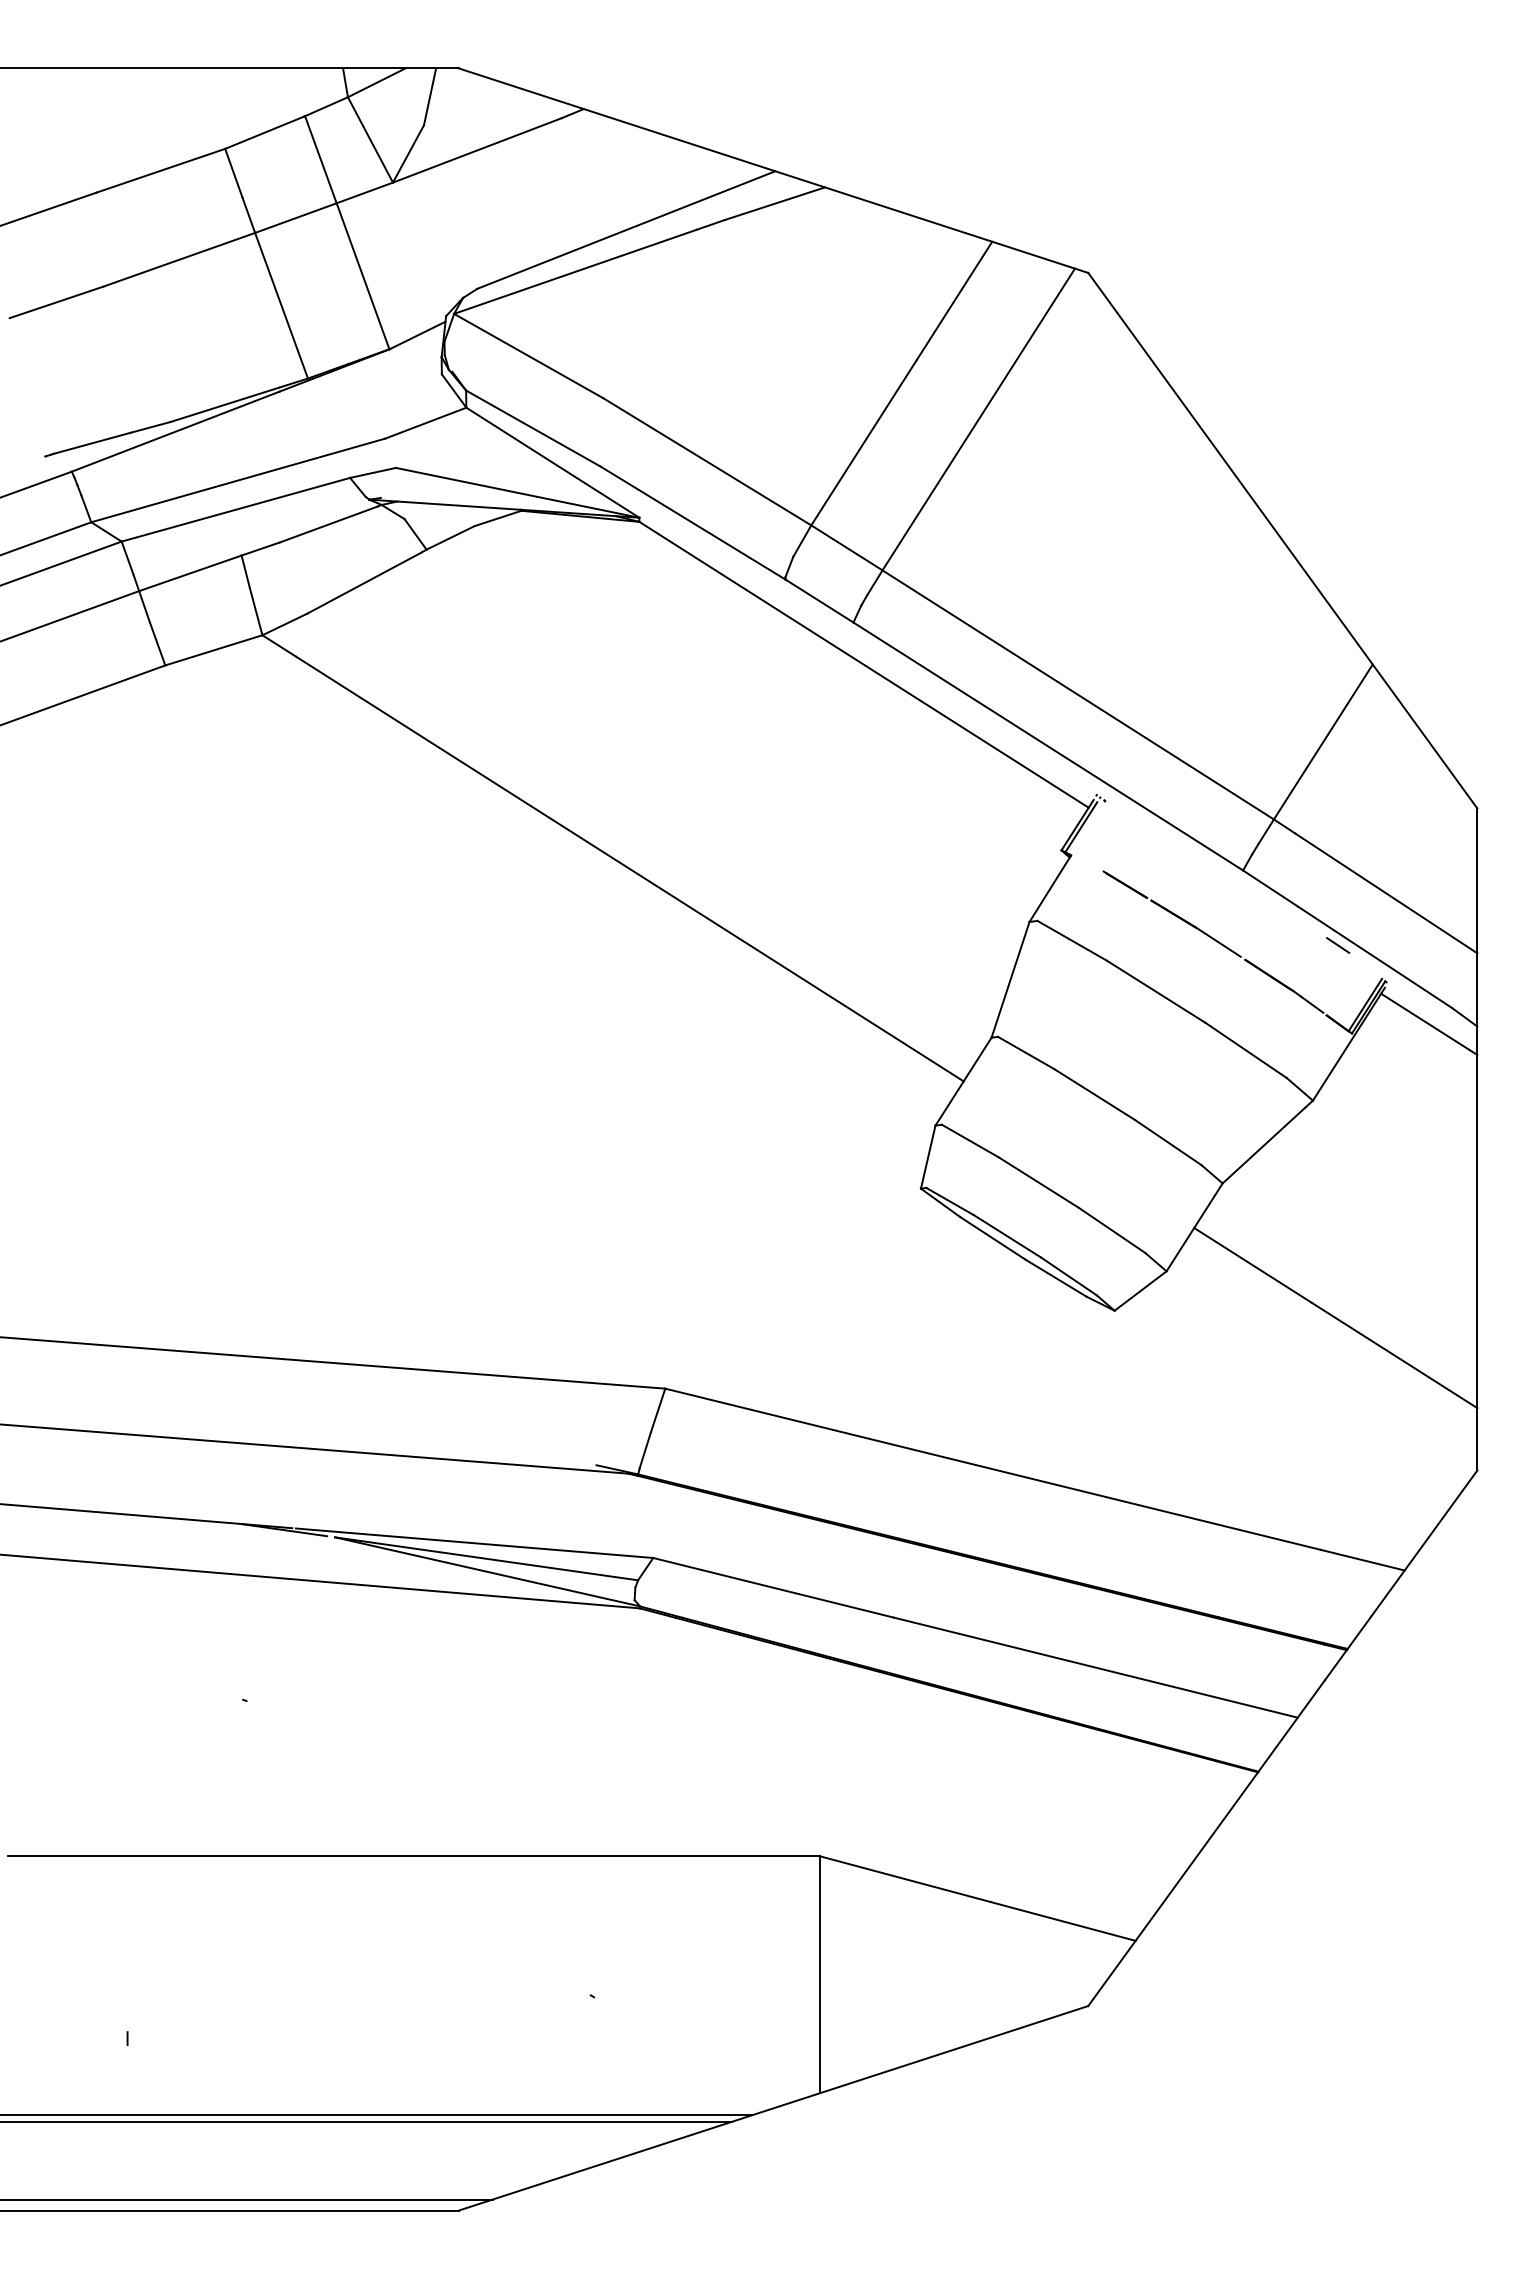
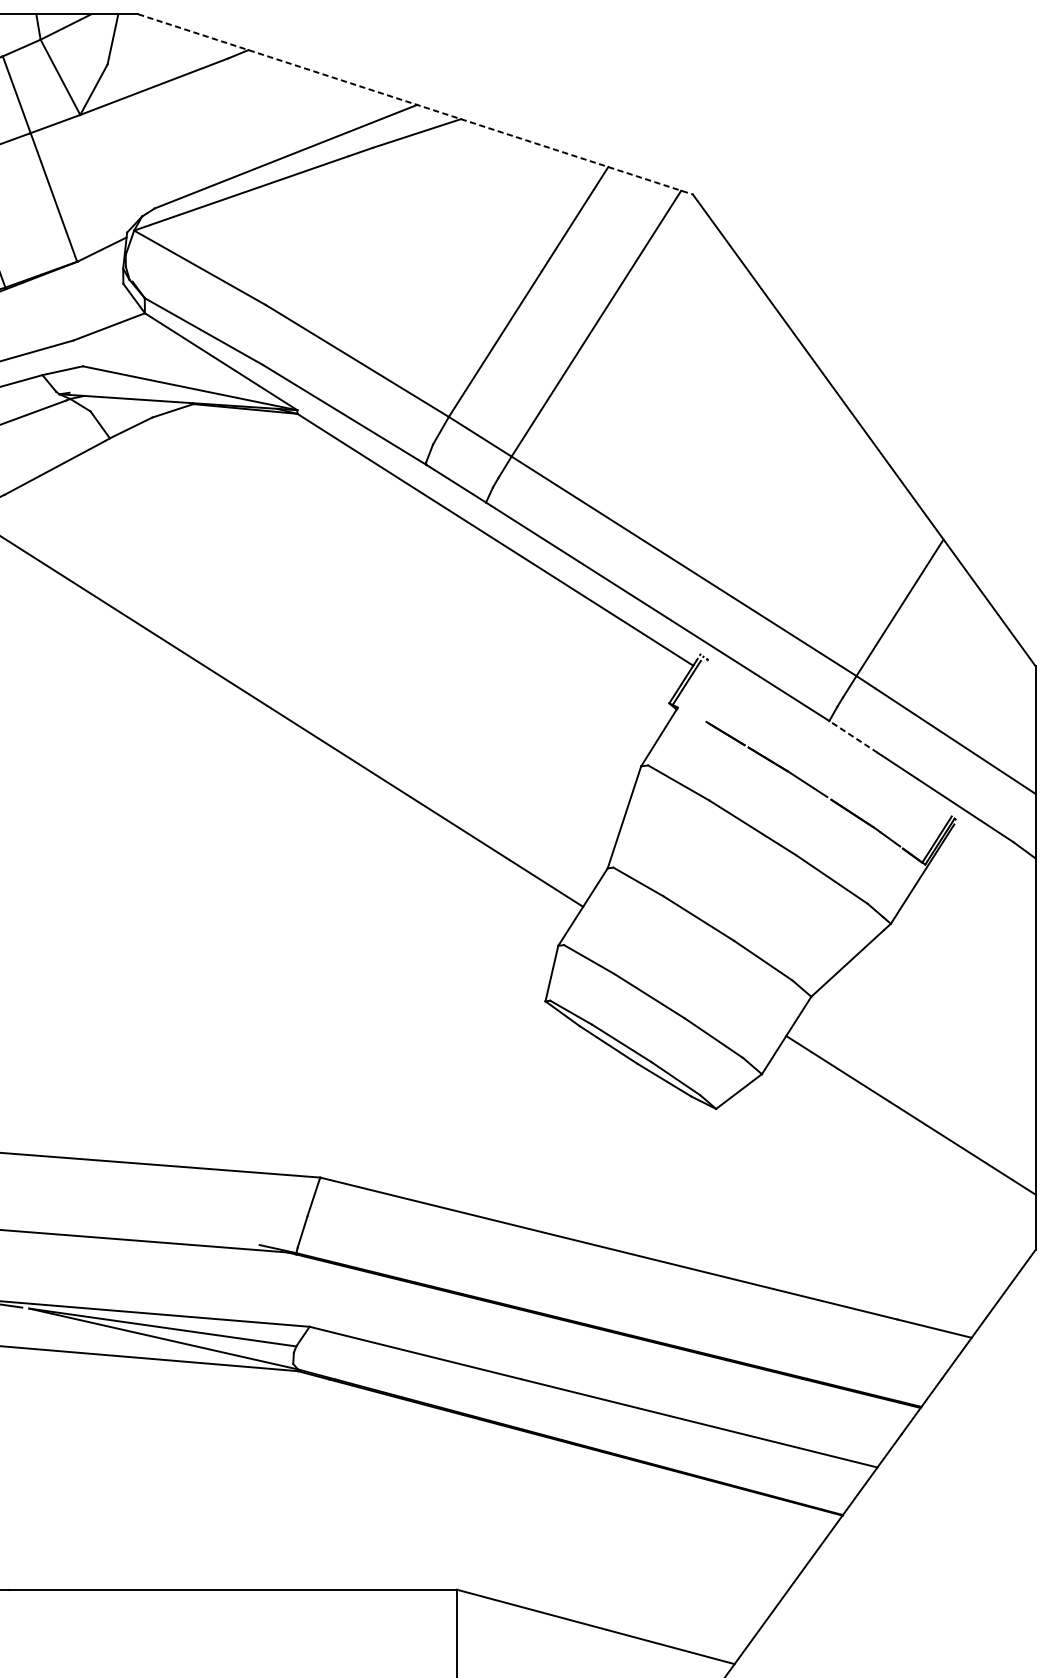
line: (773, 170) -> (415, 104), solid -> dashed
line: (1270, 888) -> (853, 736), solid -> dashed
line: (1338, 945) -> (913, 787), removed
line: (1429, 1023) -> (993, 855), removed

